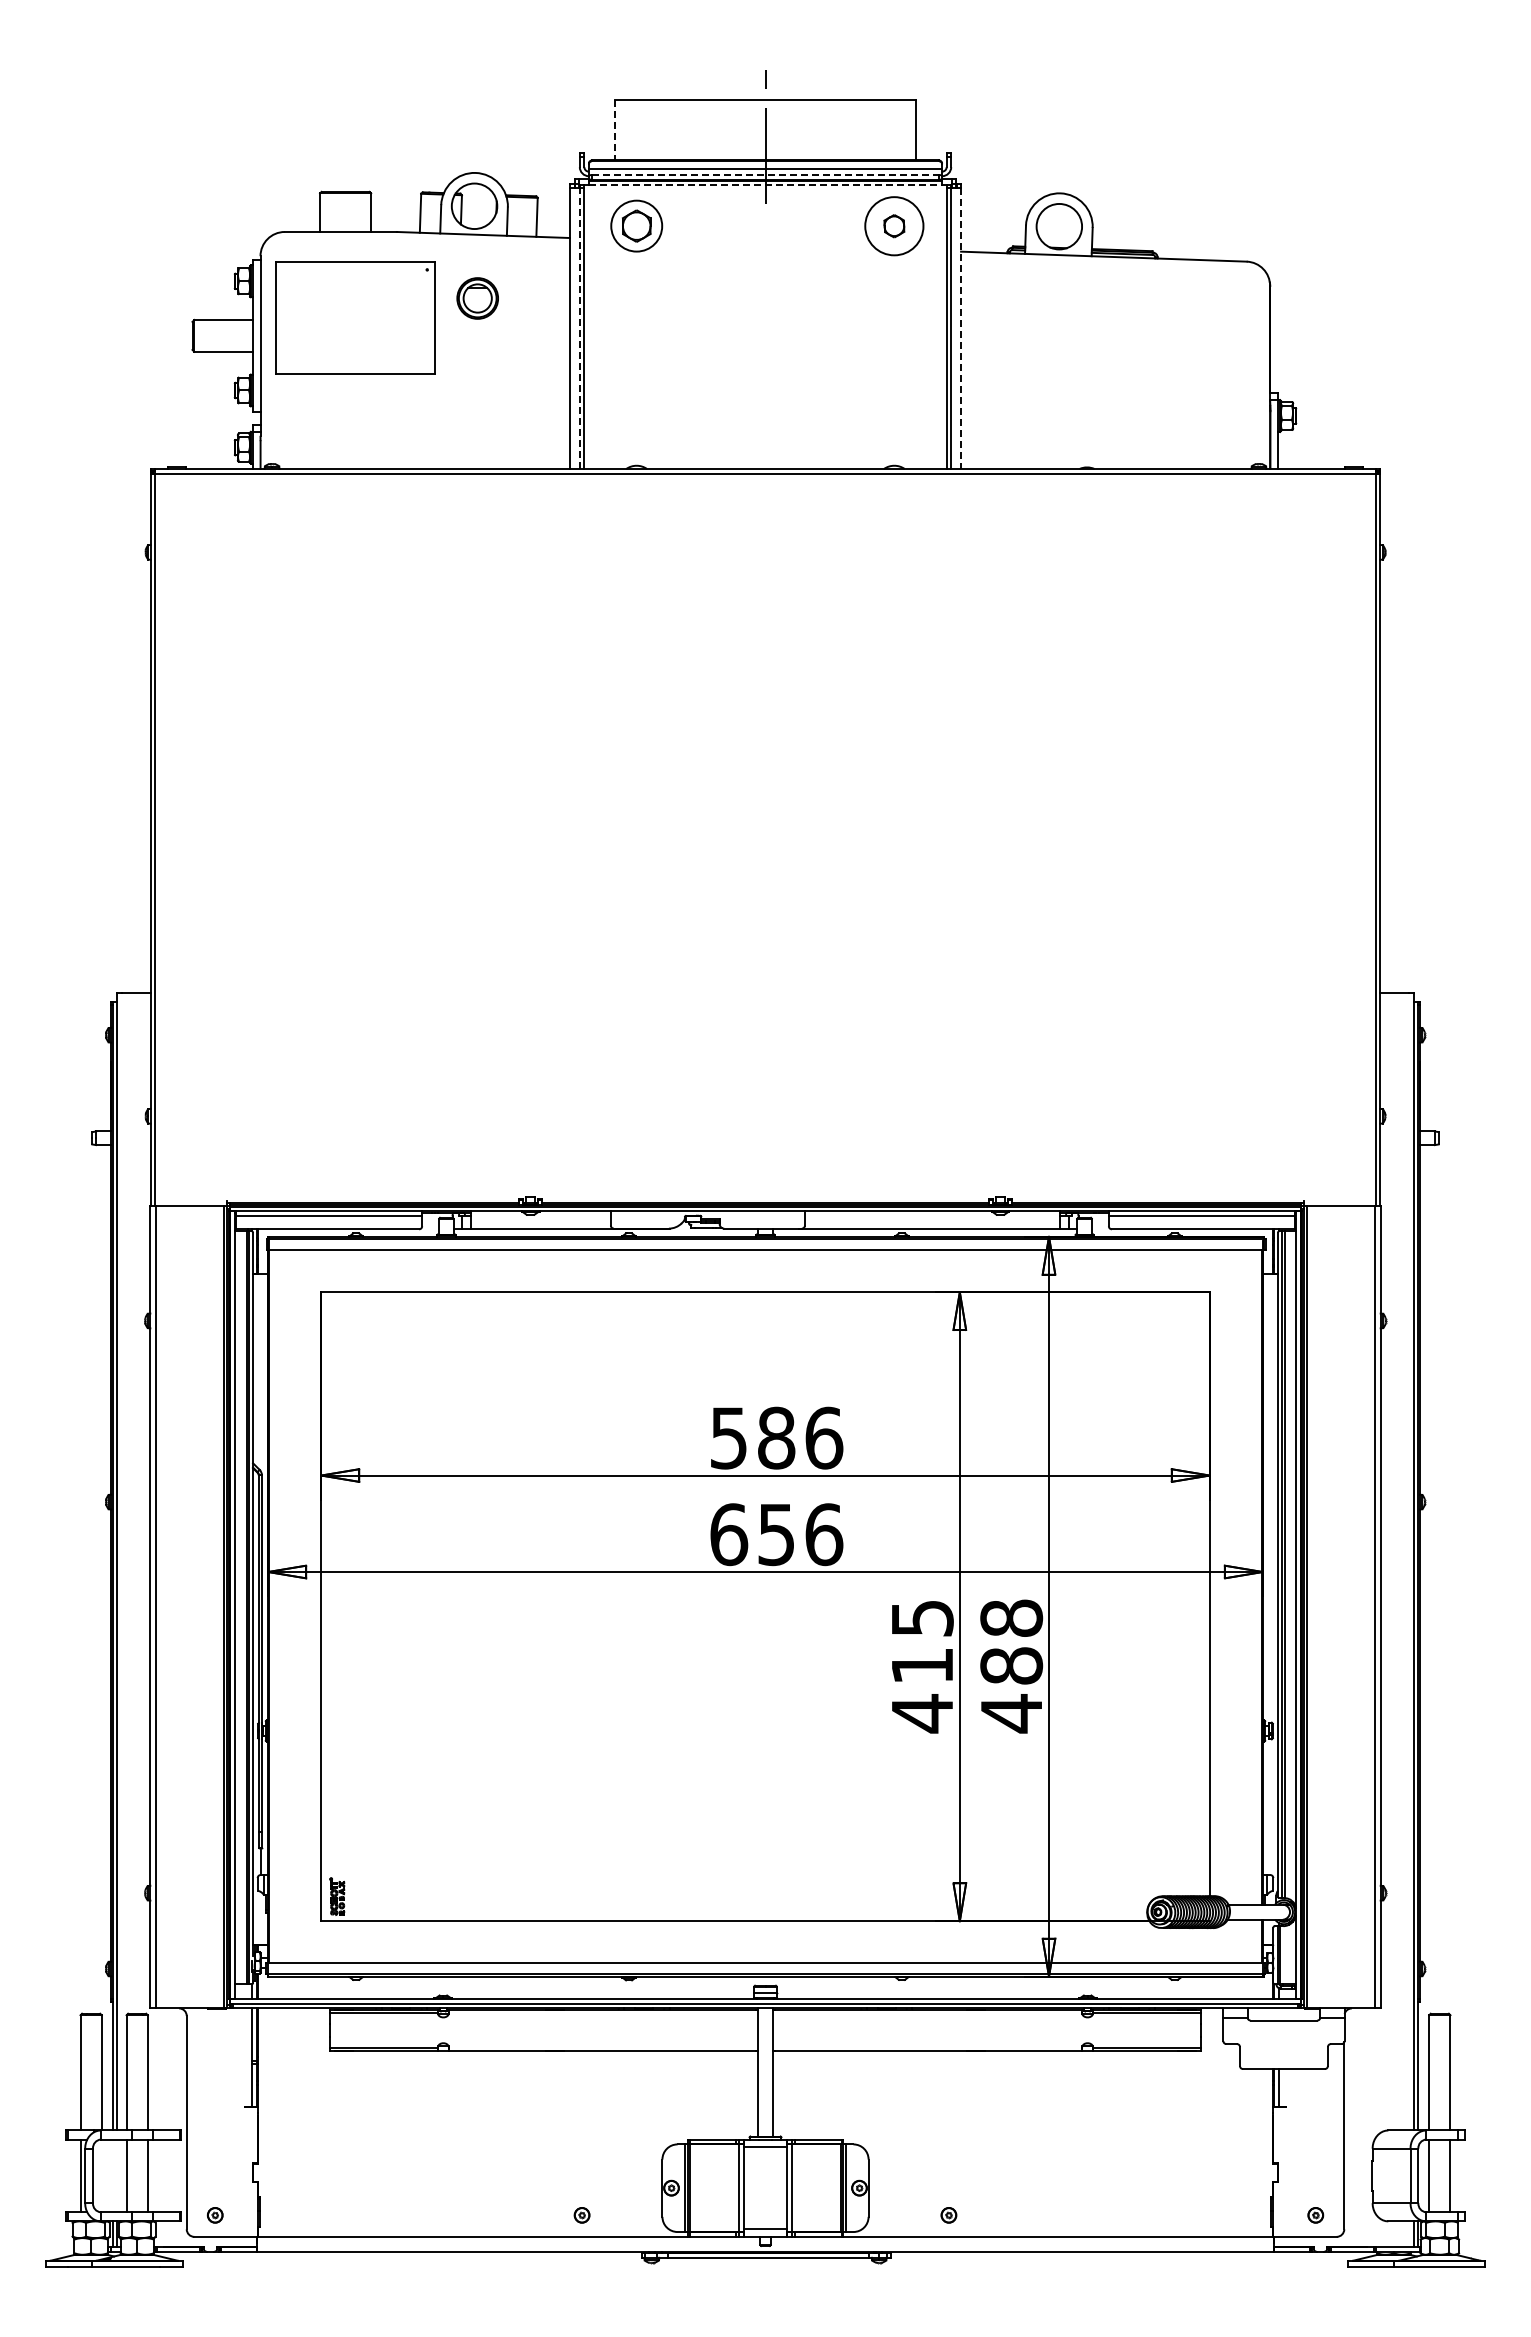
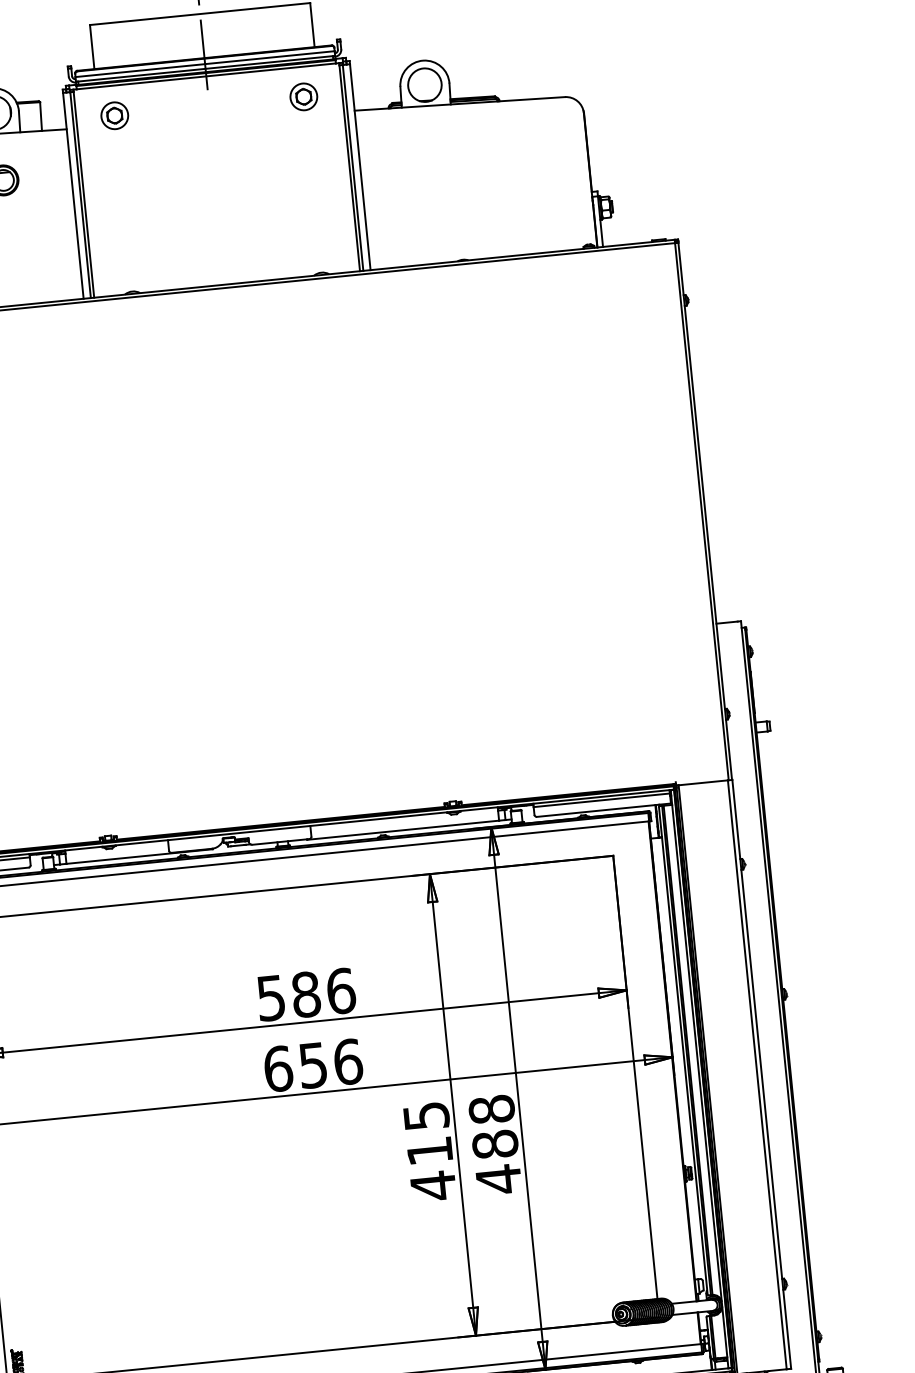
line: (615, 130) -> (92, 47), dashed -> solid
line: (765, 175) -> (205, 69), dashed -> solid
line: (765, 185) -> (206, 76), dashed -> solid
part: (636, 226) -> (114, 115), size x0.71
circle: (894, 226) -> (303, 97), size x0.62
line: (579, 328) -> (80, 195), dashed -> solid
line: (961, 329) -> (360, 167), dashed -> solid

